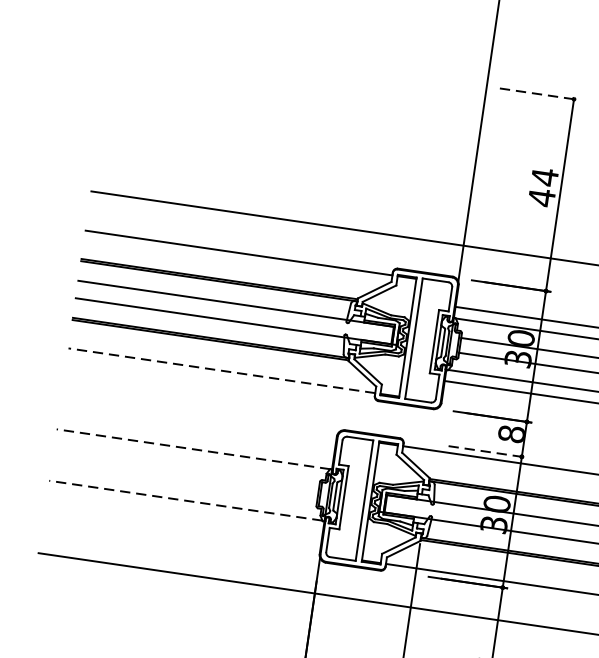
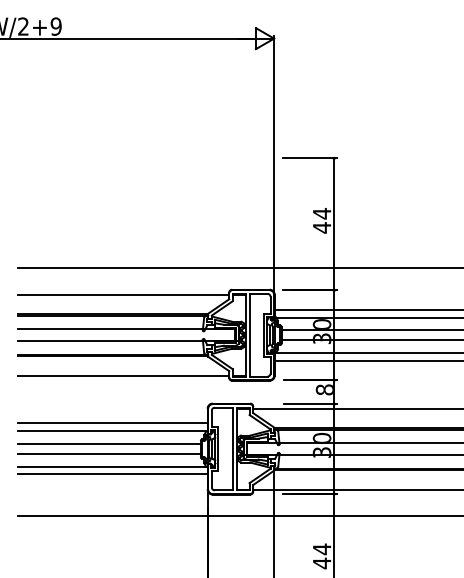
line: (539, 94) -> (310, 158), dashed -> solid
line: (221, 370) -> (123, 375), dashed -> solid
line: (195, 437) -> (112, 423), added
line: (193, 449) -> (112, 431), dashed -> solid
line: (487, 452) -> (310, 404), dashed -> solid
line: (186, 466) -> (109, 443), added
line: (184, 482) -> (109, 454), added
line: (186, 500) -> (112, 466), dashed -> solid
line: (184, 512) -> (112, 474), added

